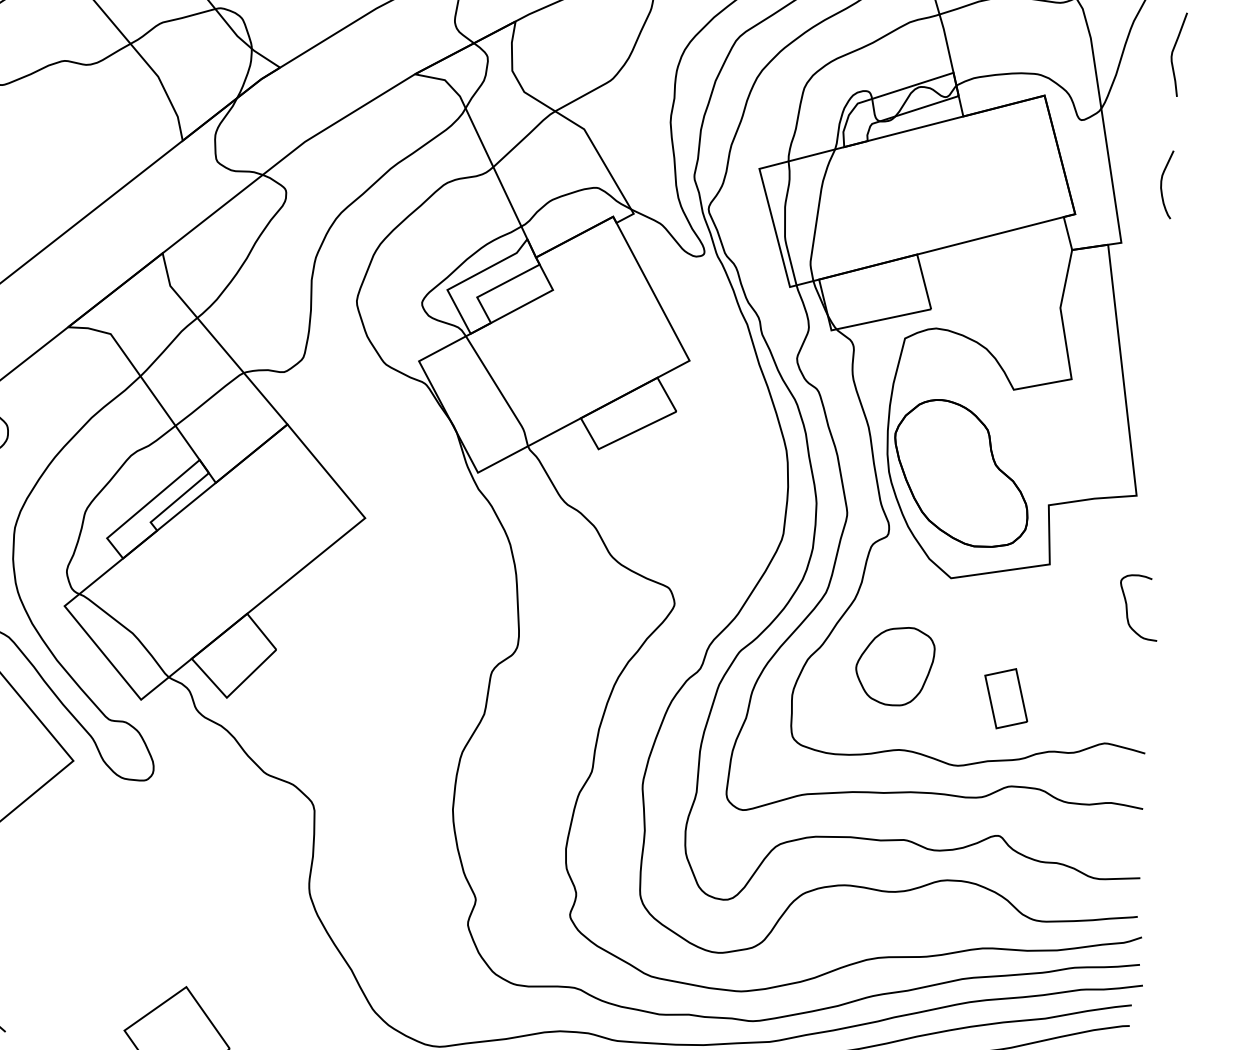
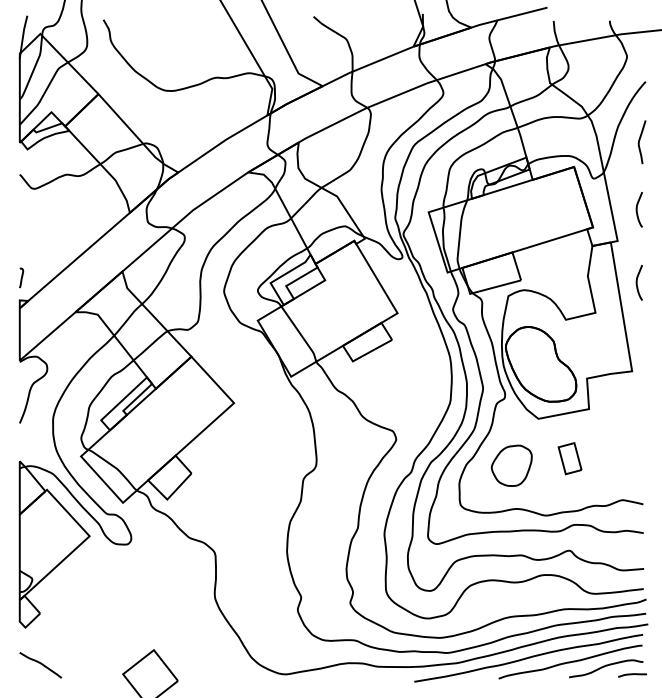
curve: (1155, 324) -> (637, 282), added
curve: (1127, 605) -> (630, 428), removed
part: (1005, 698) -> (569, 458), moved

